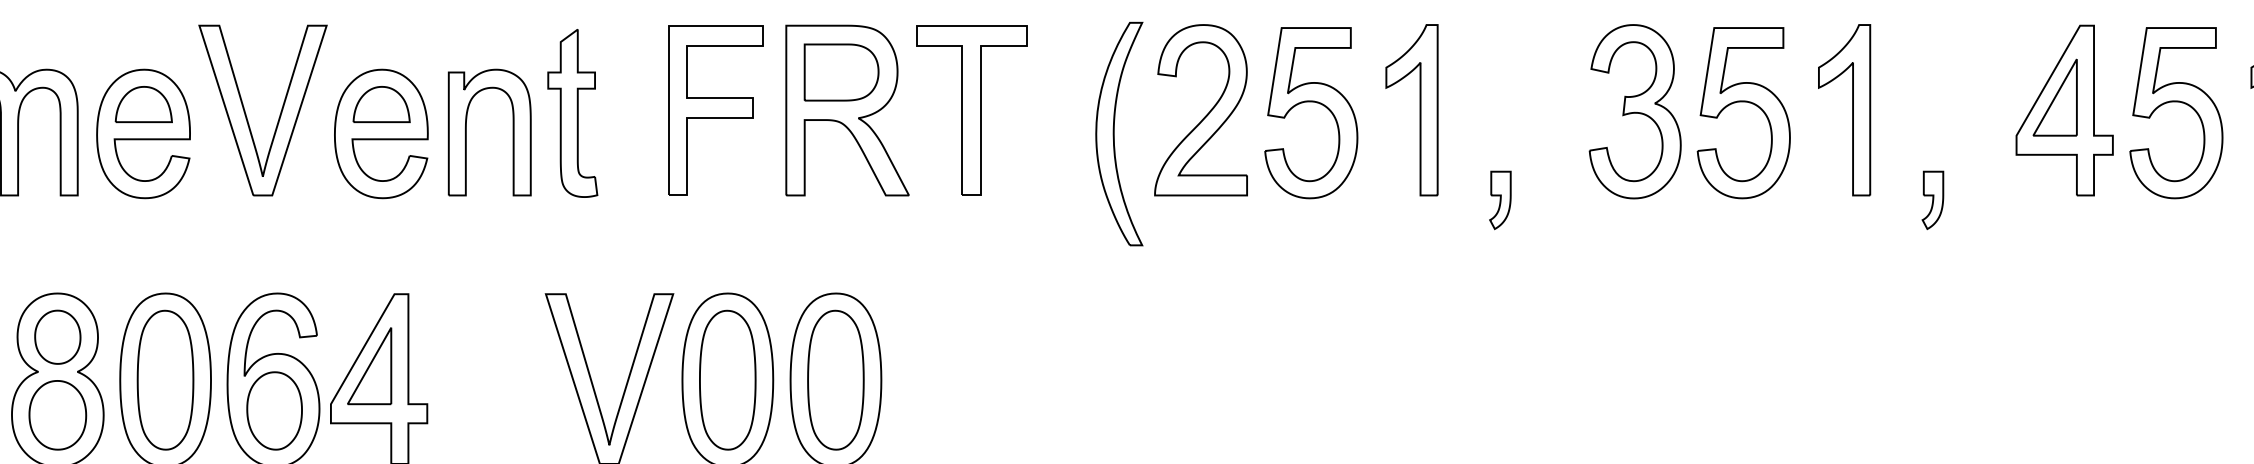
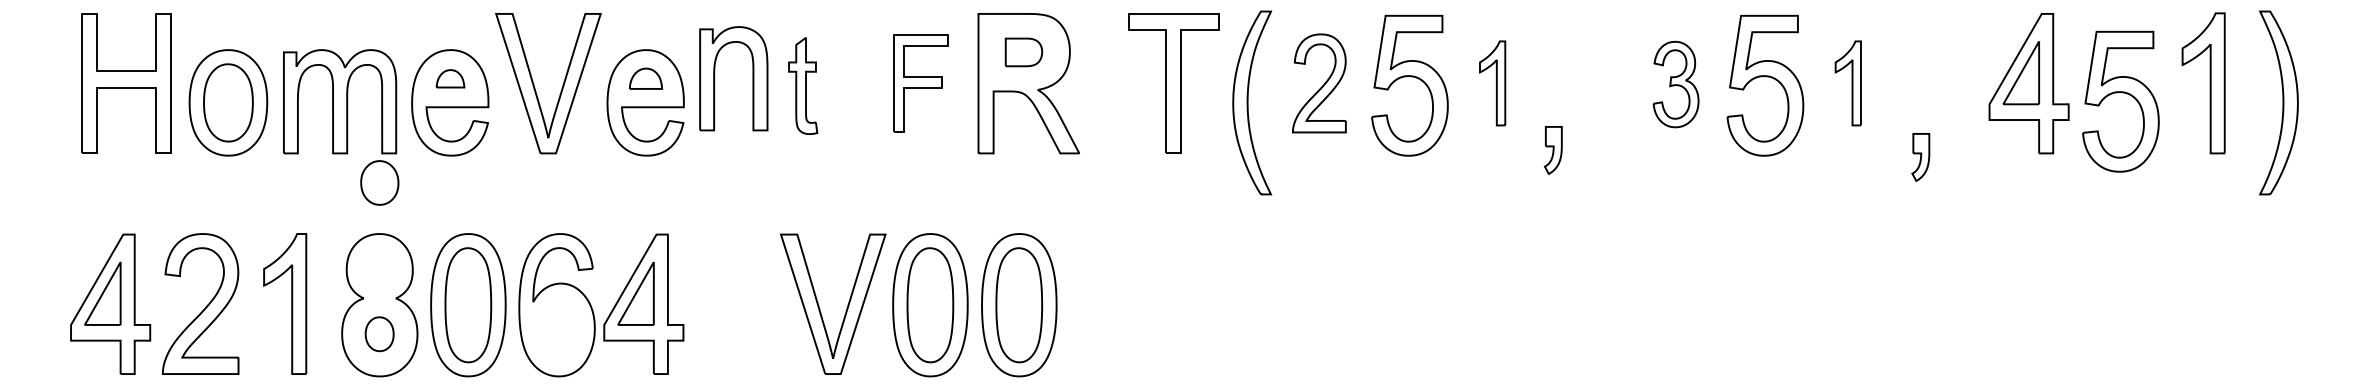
part: (841, 72) -> (1023, 52), size x0.6
part: (2178, 103) -> (2122, 93), moved
part: (143, 104) -> (450, 78), size x0.6
part: (381, 104) -> (645, 78), size x0.7
part: (715, 110) -> (920, 83), size x0.7
part: (971, 110) -> (1173, 83), moved
part: (1201, 110) -> (1319, 83), size x0.7
part: (1411, 110) -> (1492, 83), size x0.6
part: (1844, 110) -> (1848, 83), size x0.6
part: (1634, 111) -> (1675, 84), size x0.6
part: (573, 112) -> (803, 85), size x0.7
part: (467, 126) -> (715, 73), moved
part: (1499, 200) -> (1552, 150), moved
part: (57, 336) -> (379, 182), moved
part: (274, 410) -> (557, 330), removed
part: (57, 415) -> (379, 334), size x0.6

